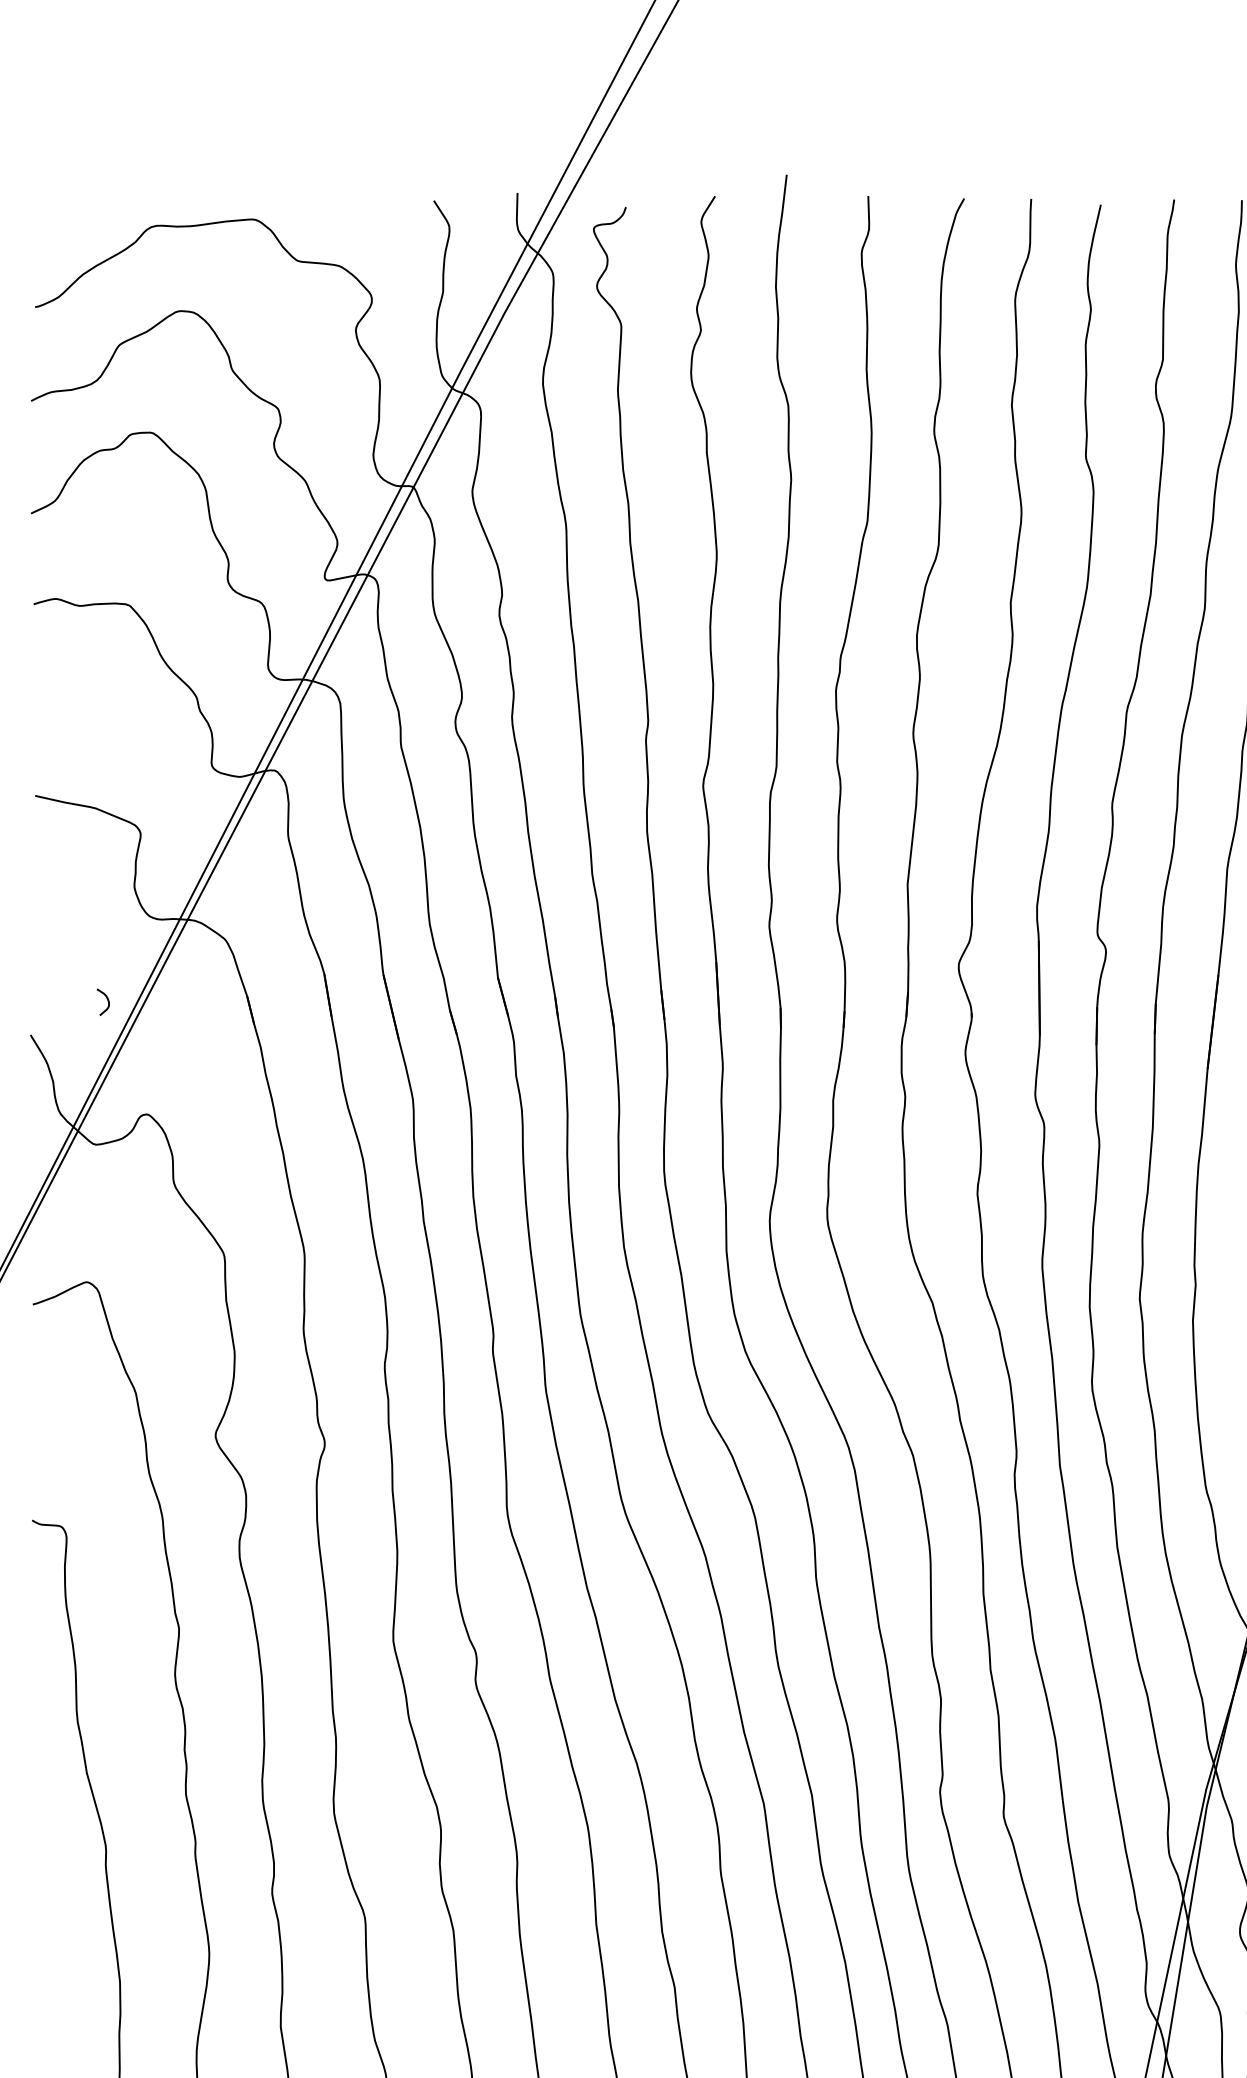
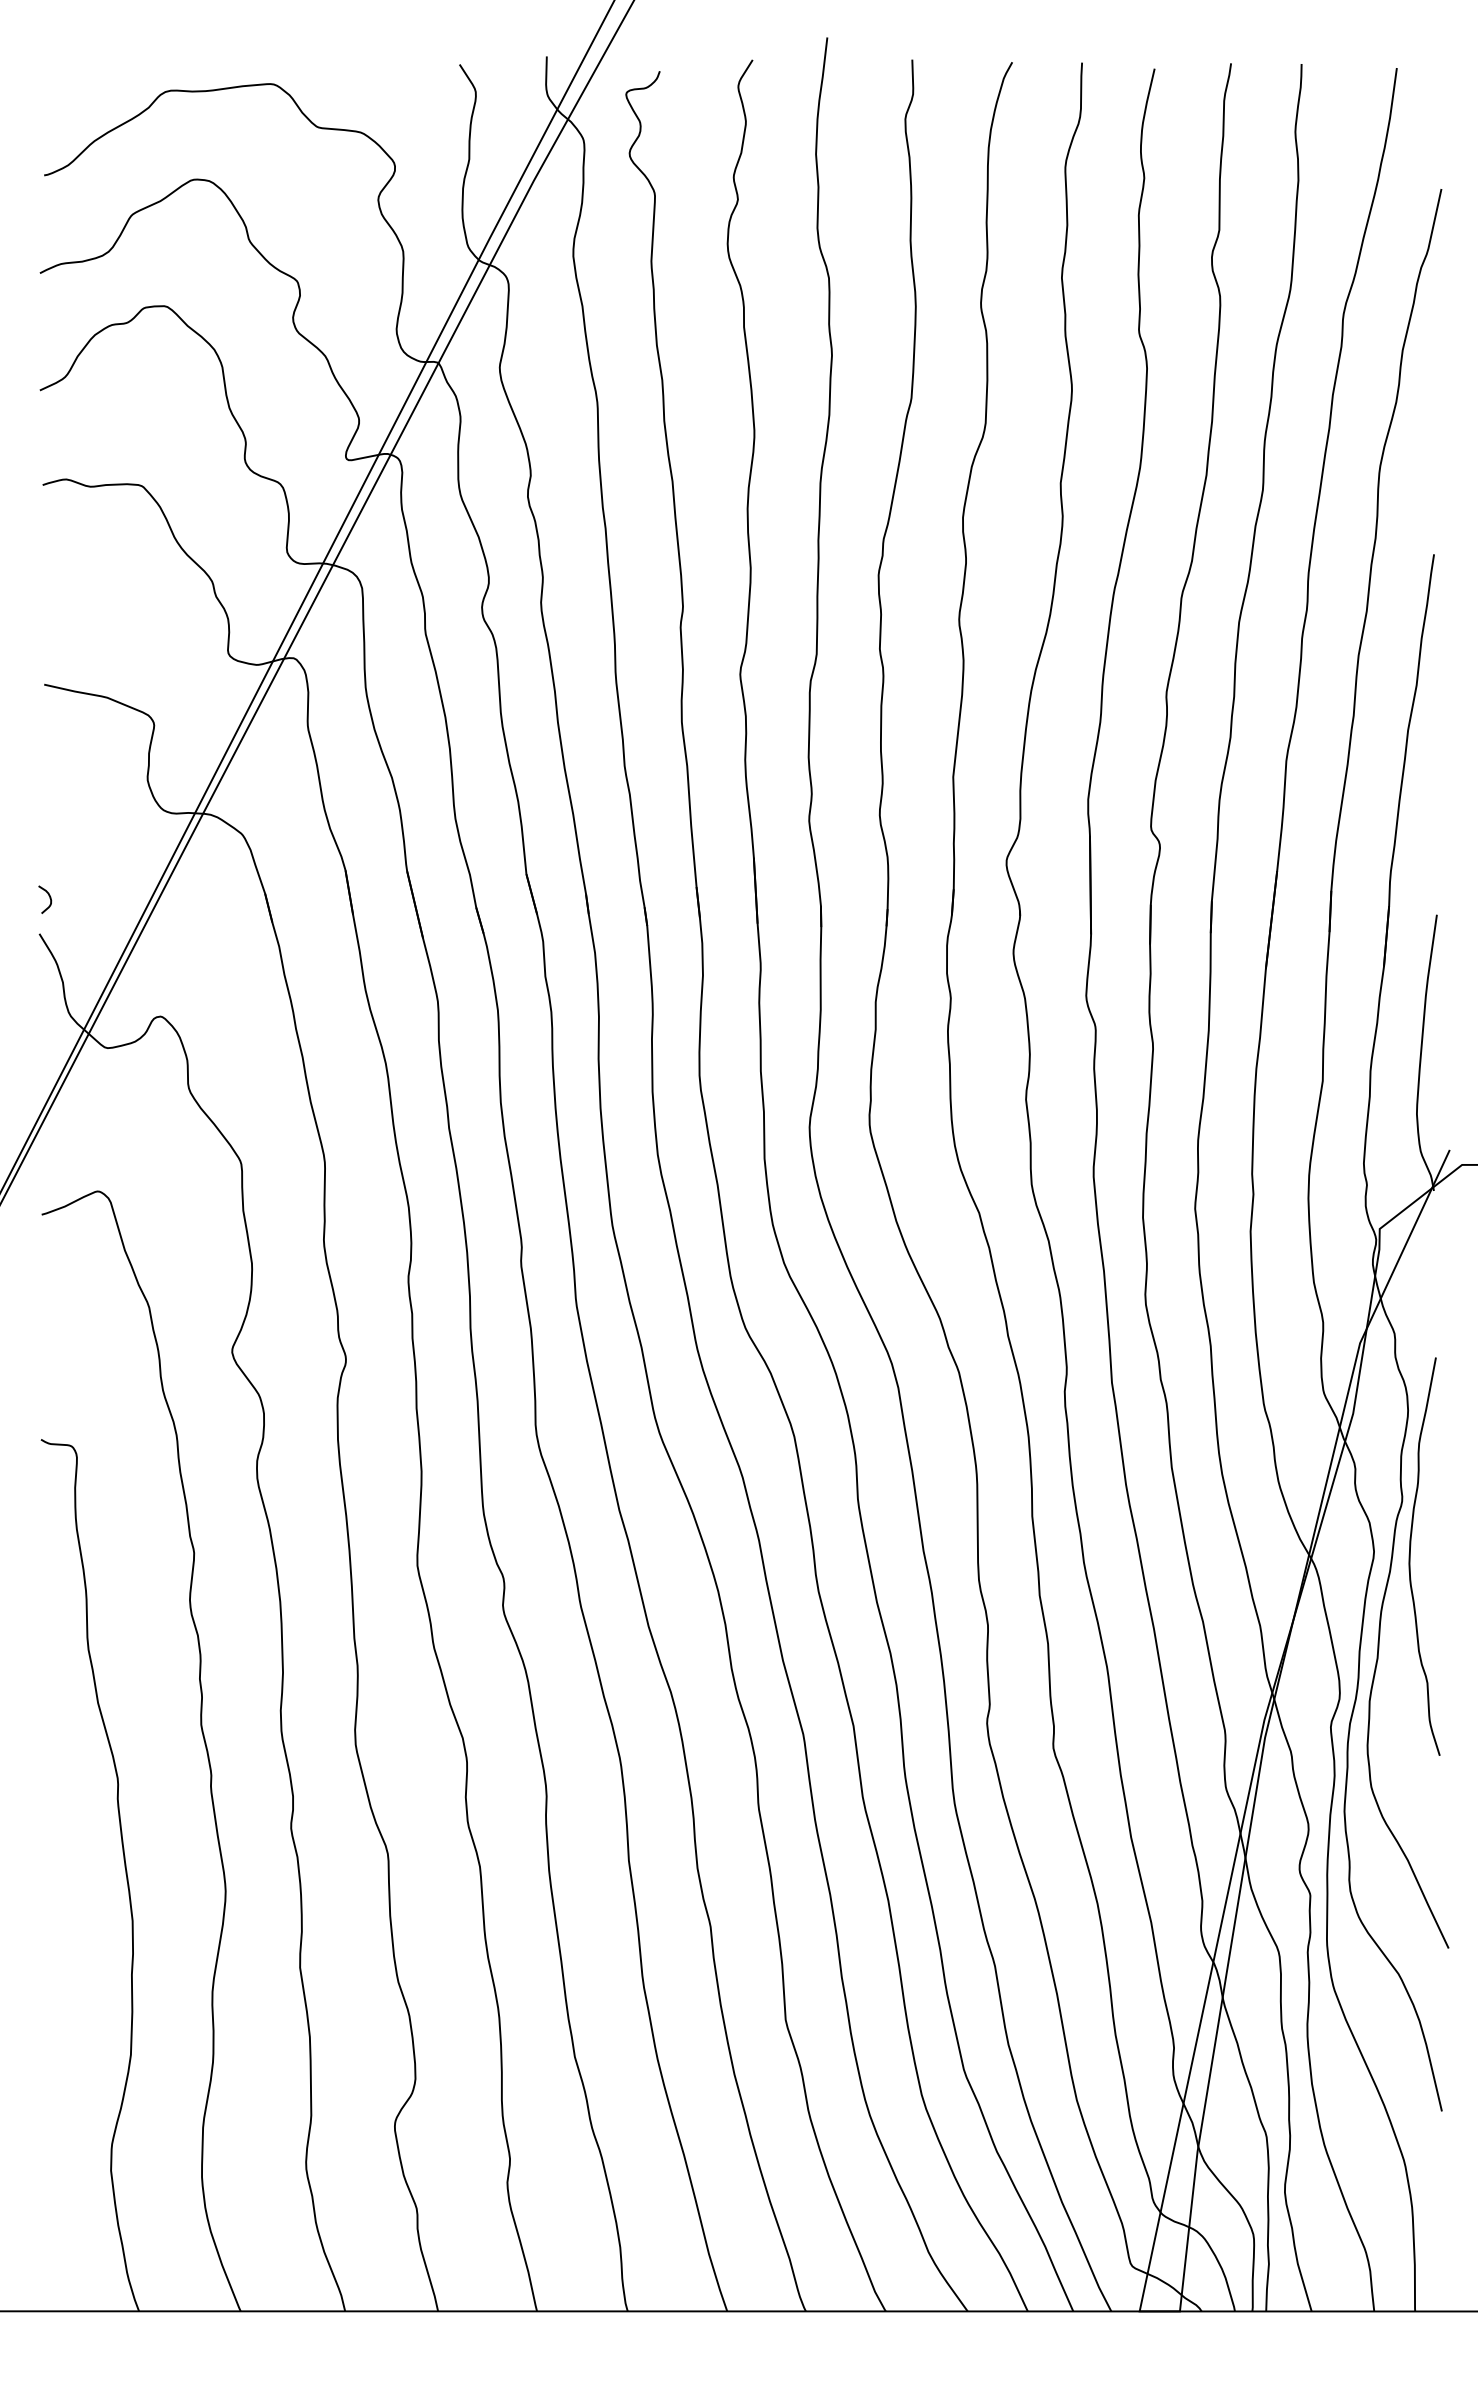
curve: (107, 1001) -> (49, 898), moved

